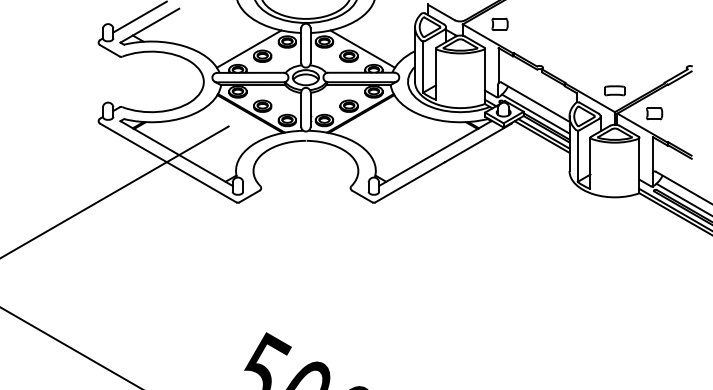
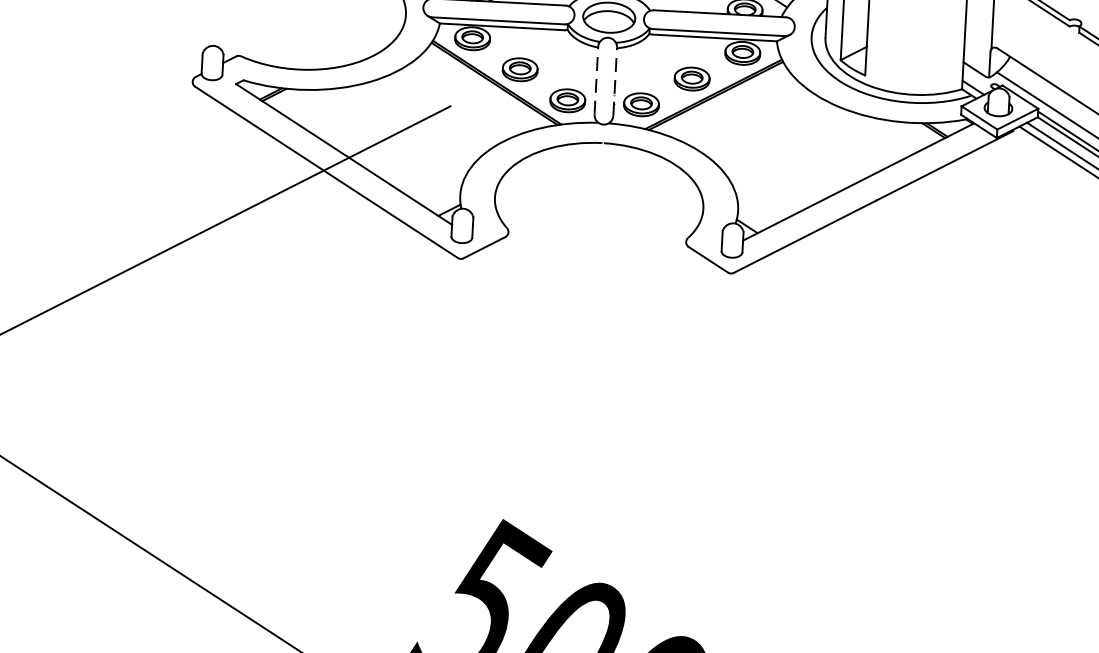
line: (301, 109) -> (597, 80), solid -> dashed
line: (310, 109) -> (614, 81), solid -> dashed

